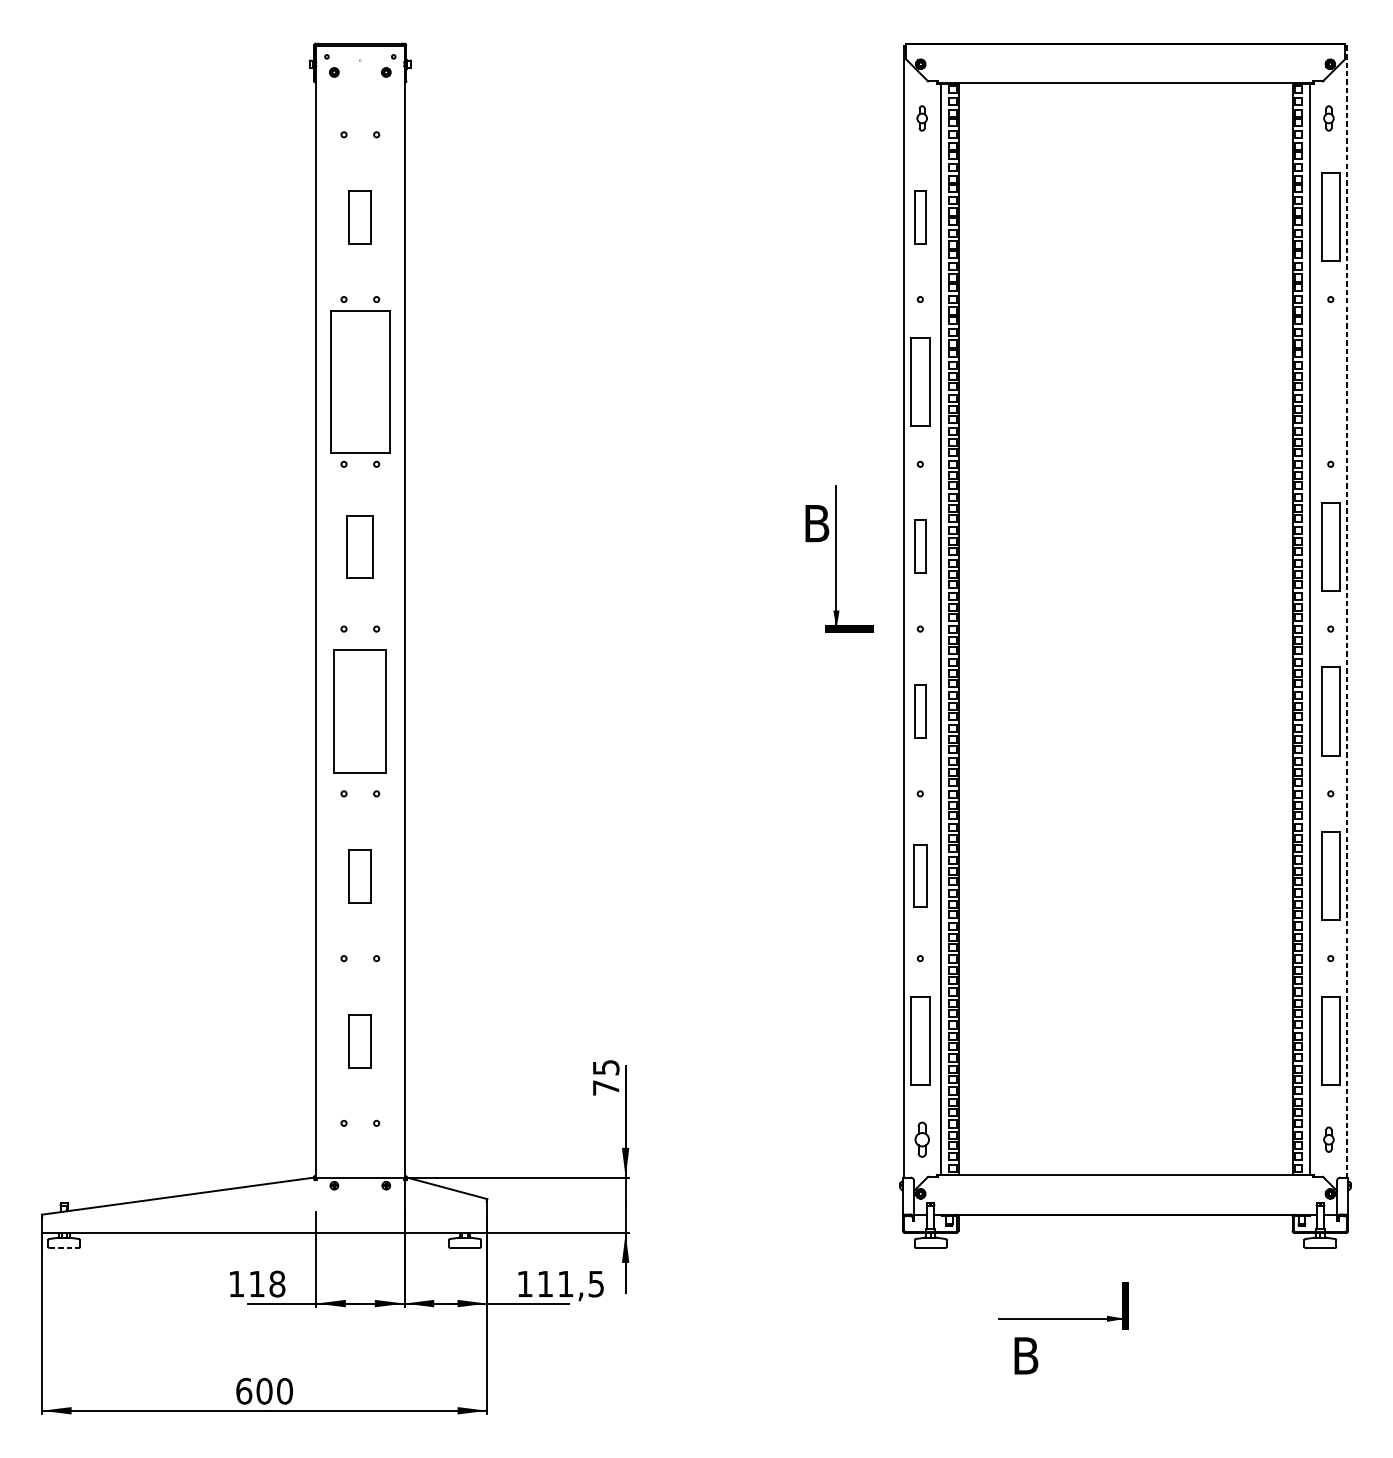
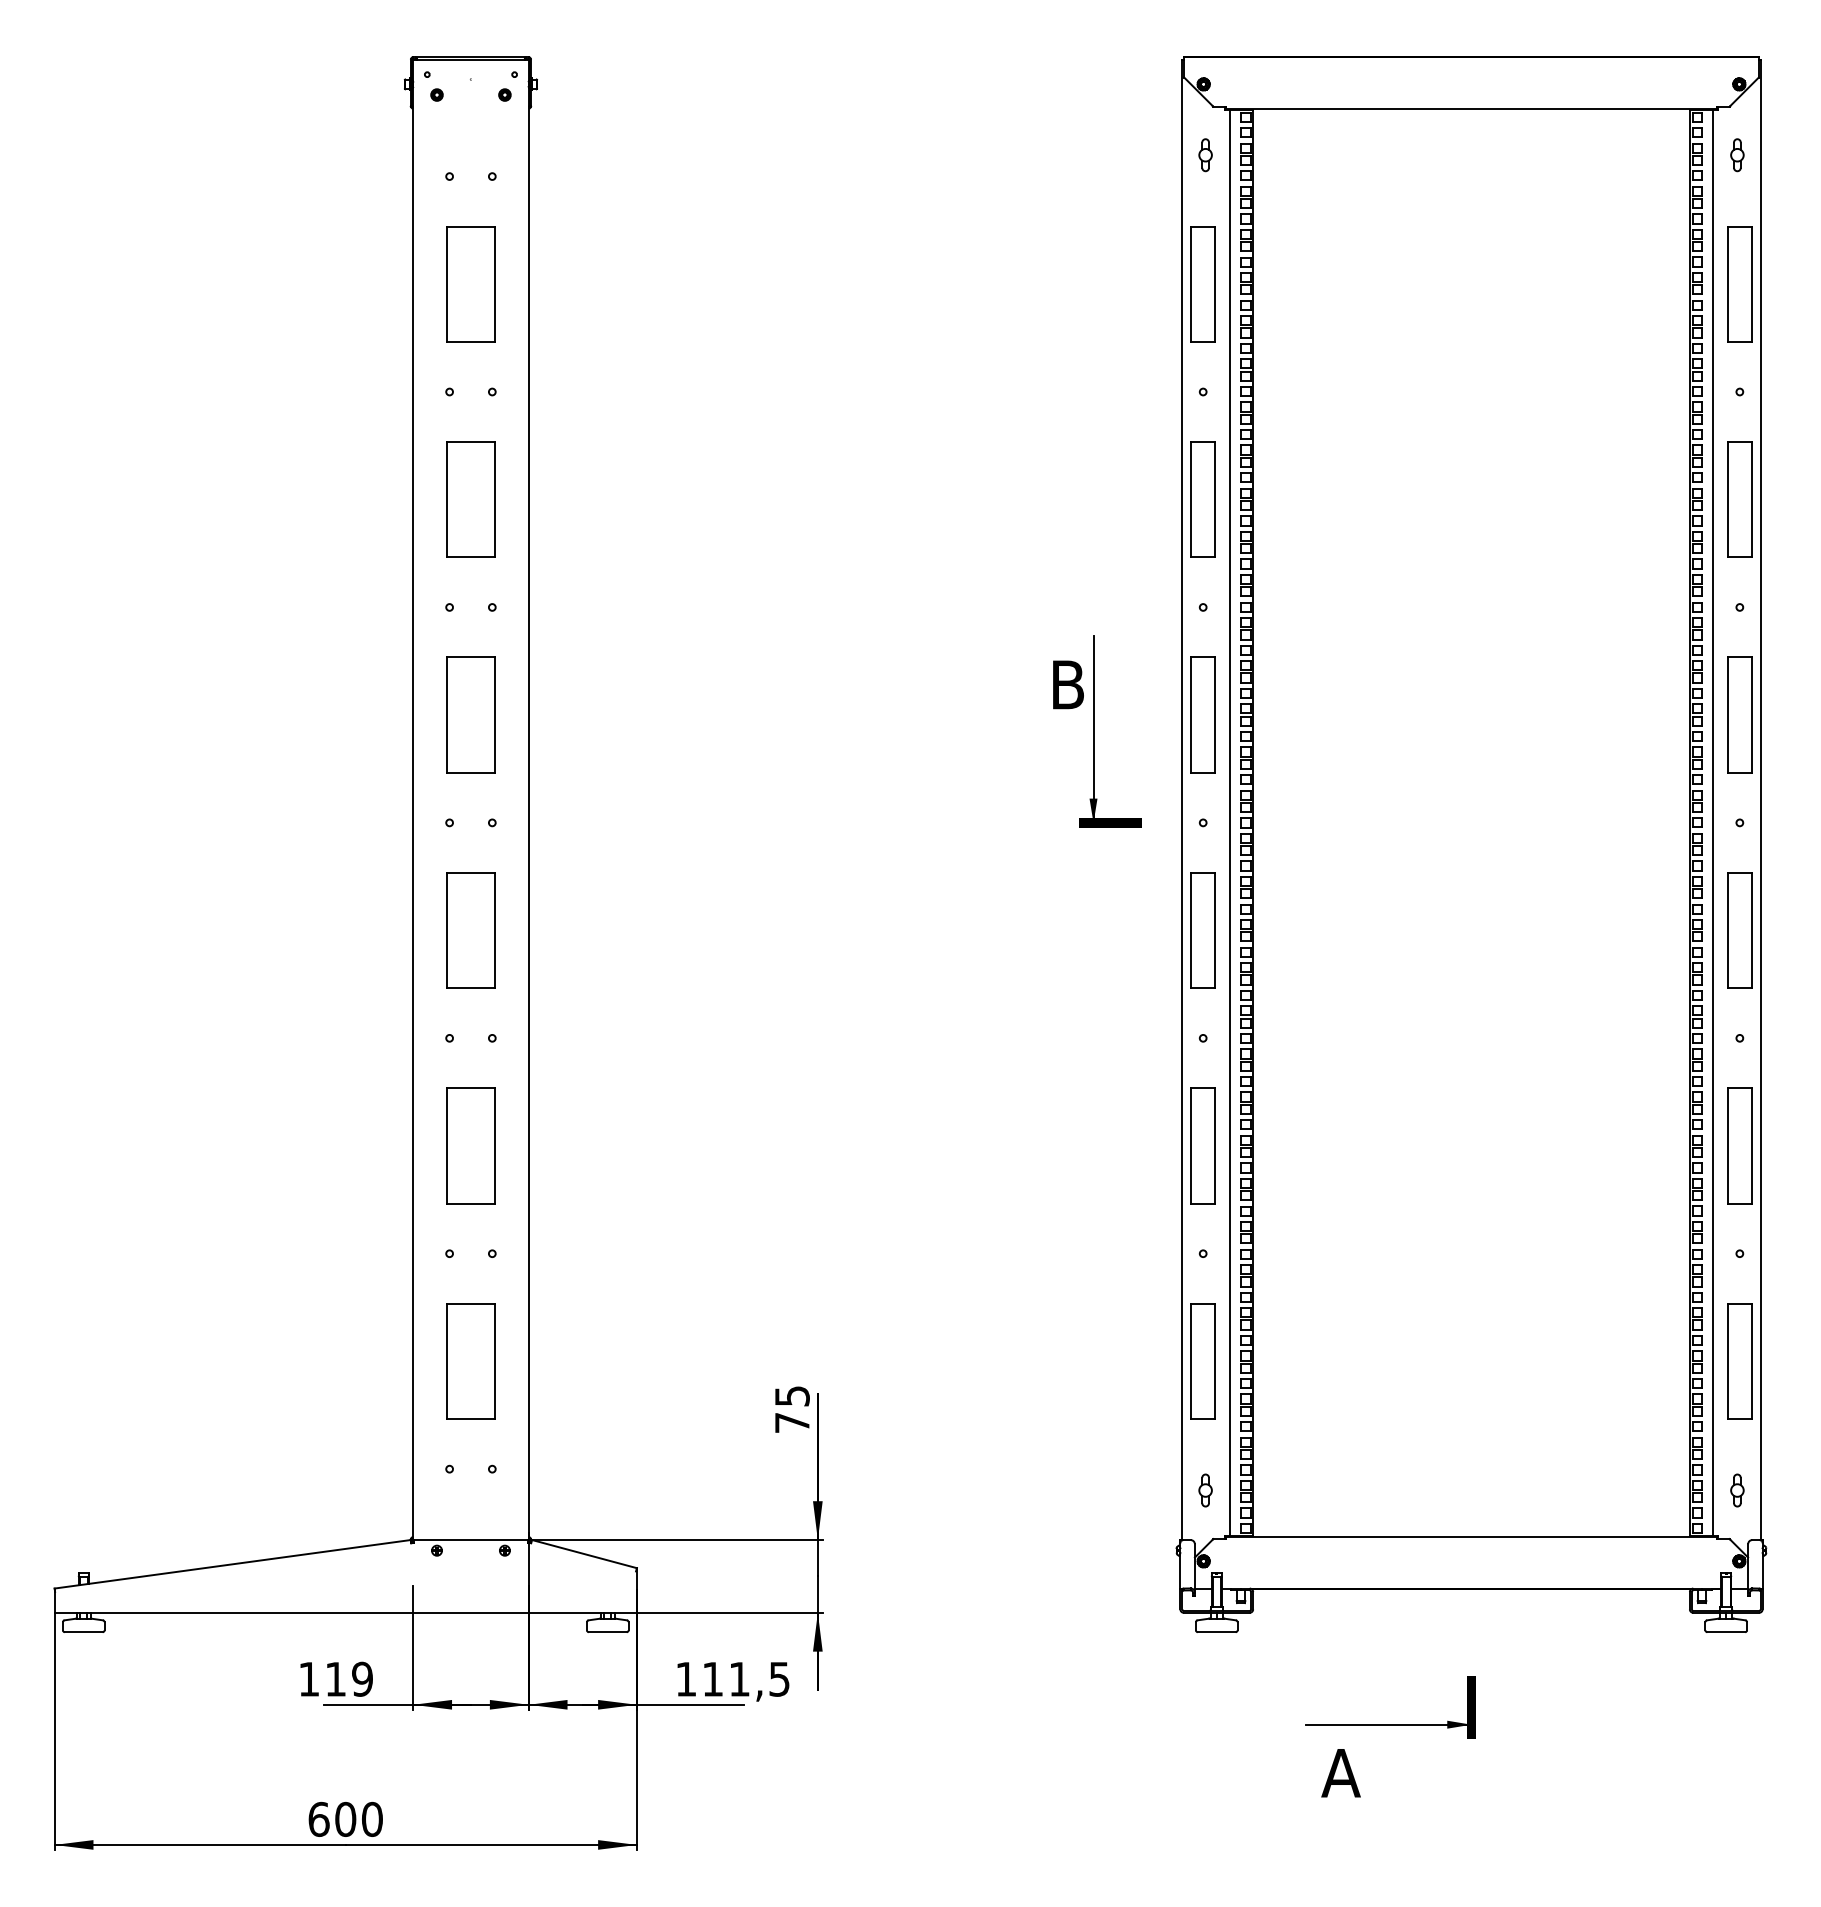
part: (359, 217) -> (470, 284), size x1.67
part: (919, 217) -> (1202, 284), size x1.67
part: (359, 381) -> (470, 499), size x0.62
part: (1330, 381) -> (1739, 499), added
part: (359, 546) -> (470, 714), size x1.43
part: (919, 546) -> (1202, 714), size x1.67
line: (1346, 611) -> (1760, 800), dashed -> solid
part: (359, 711) -> (470, 930), size x0.71
part: (919, 711) -> (1202, 930), size x1.67
part: (359, 875) -> (470, 1145), size x1.67
part: (919, 875) -> (1202, 1145), size x1.43
part: (359, 1041) -> (470, 1361), size x1.67
part: (922, 1139) -> (1205, 1490), size x0.71
line: (64, 1248) -> (83, 1632), dashed -> solid
text: (277, 1283) -> (362, 1678), 118 -> 119
text: (1025, 1356) -> (1340, 1773), B -> A

